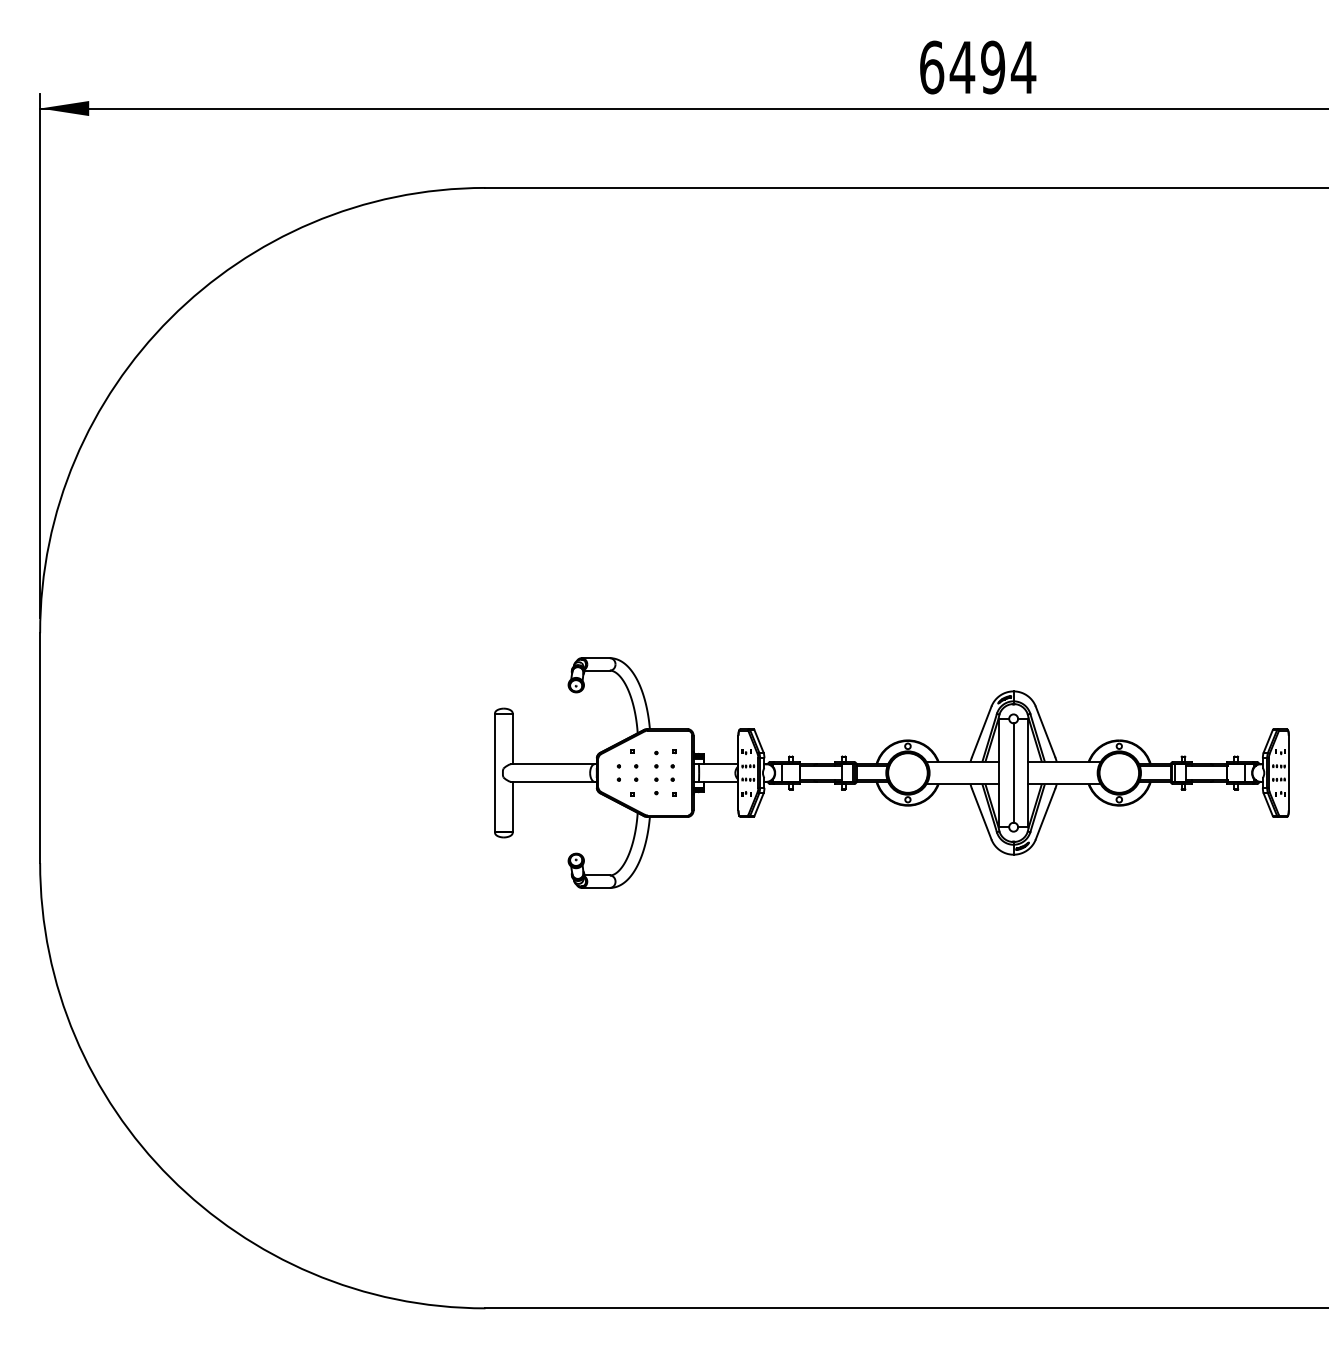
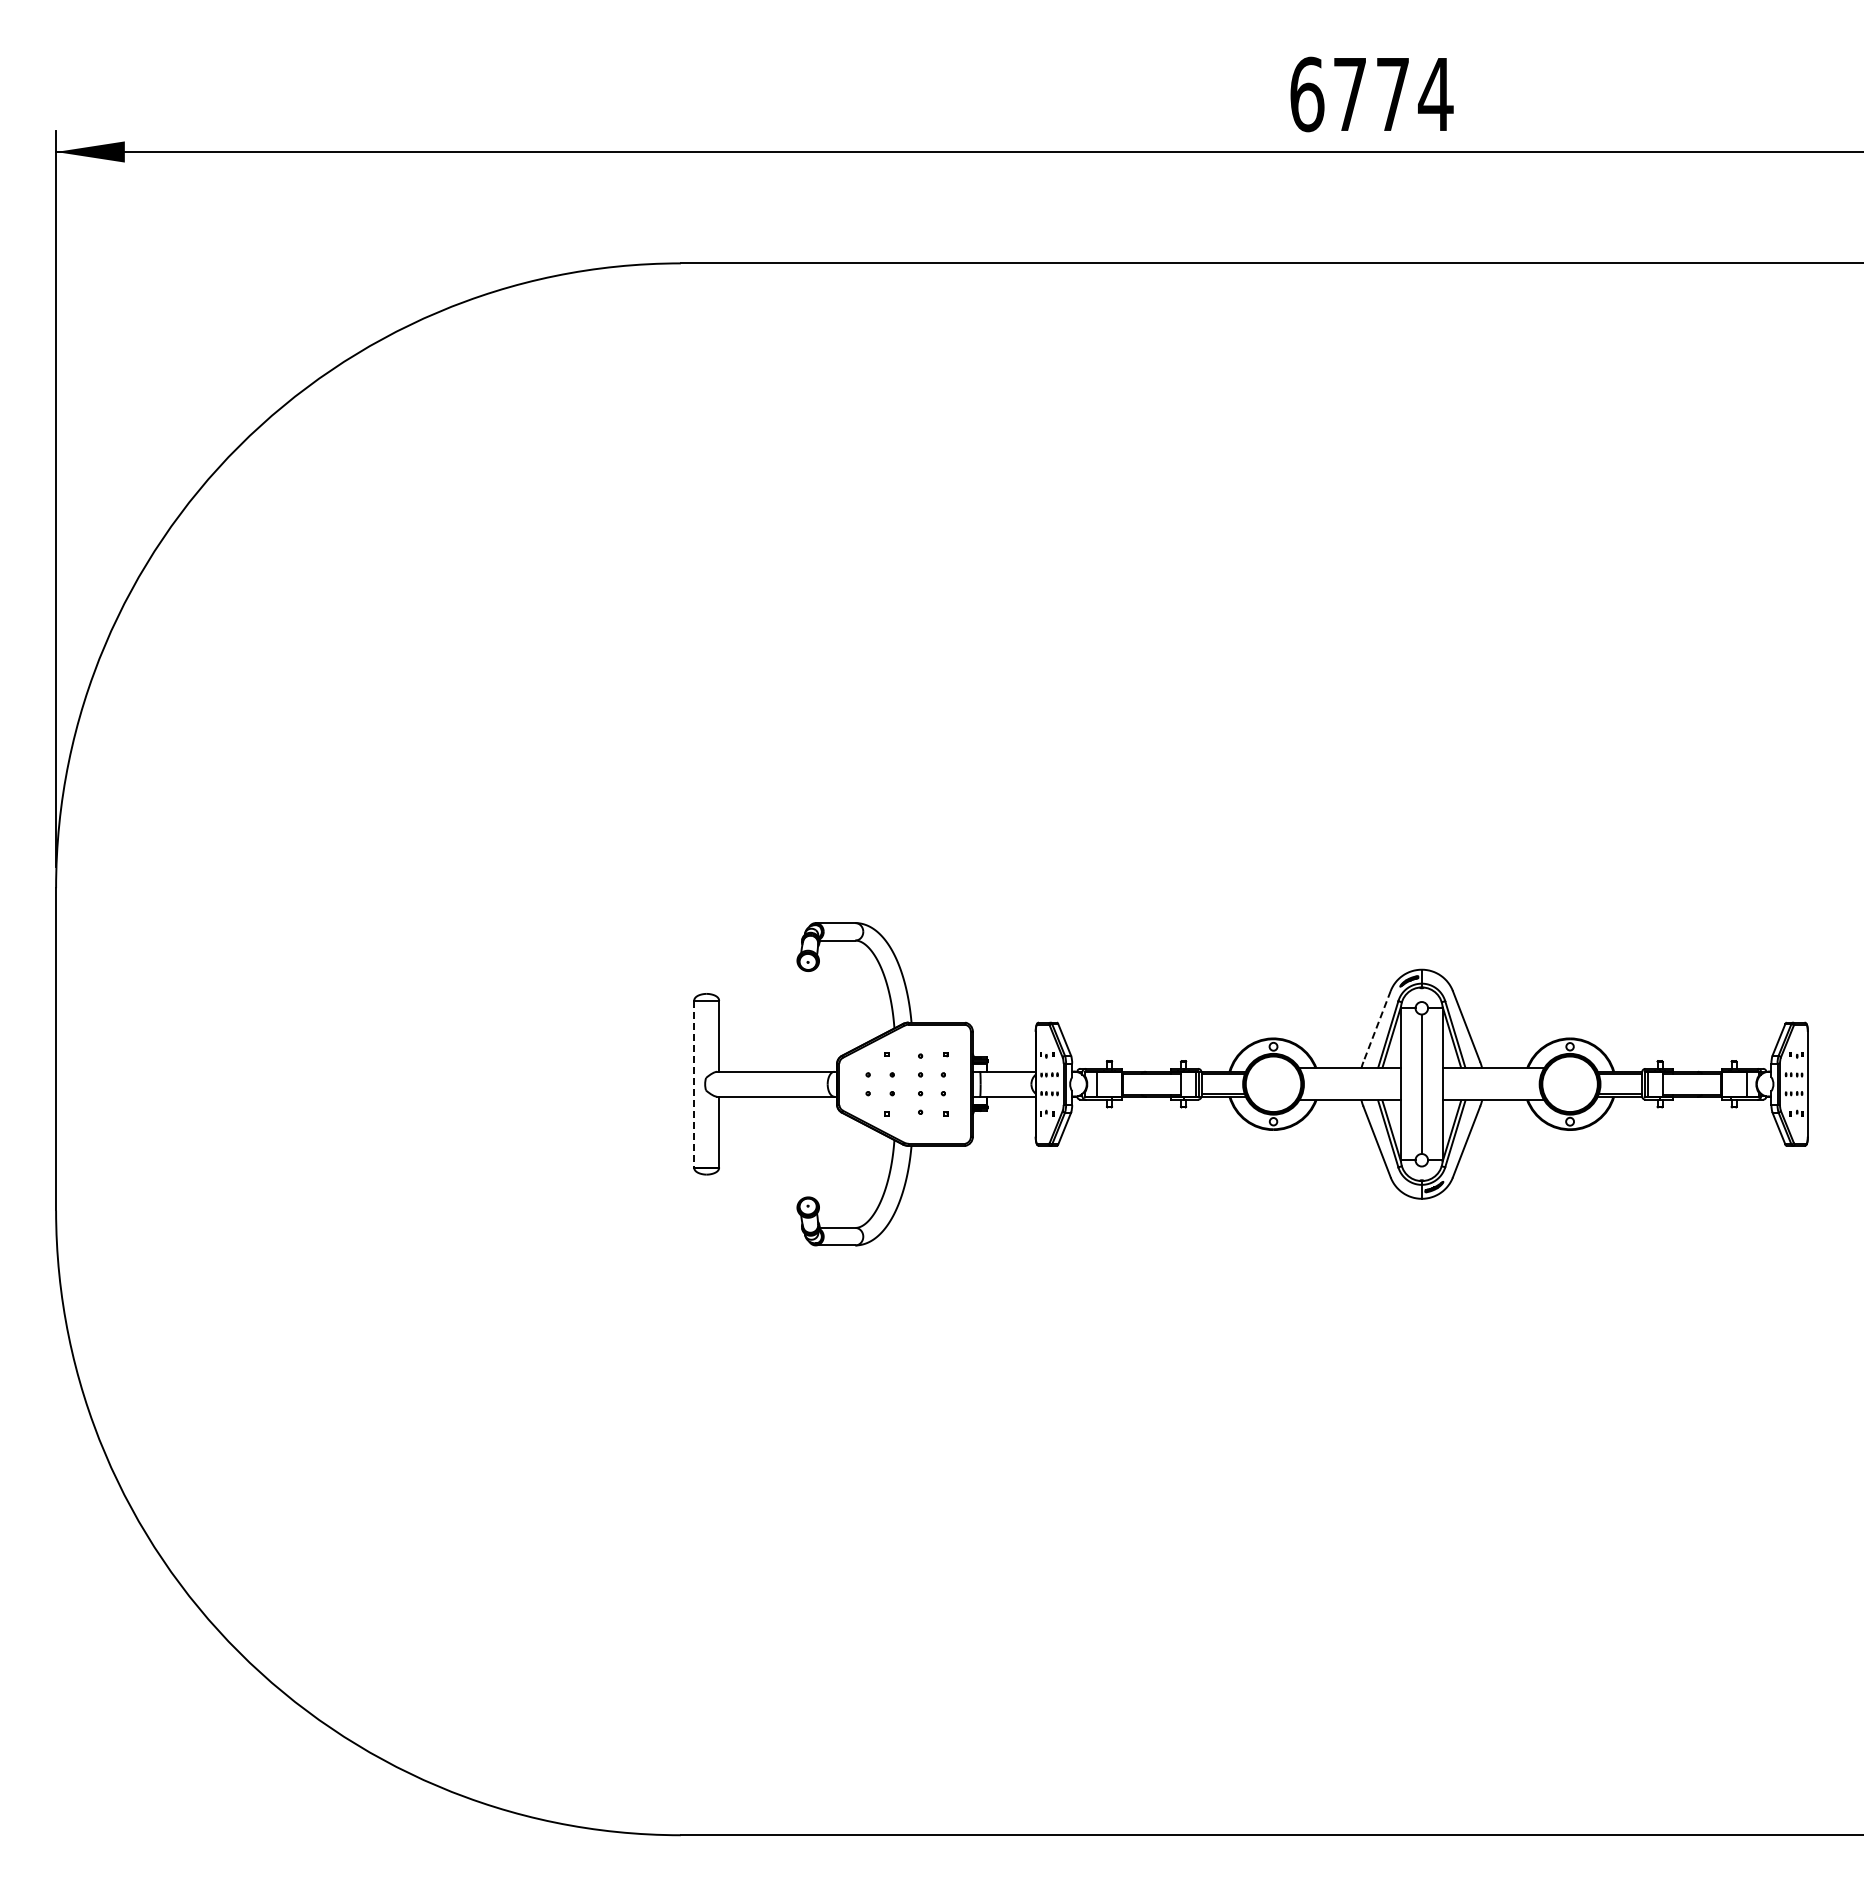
text: (977, 67) -> (1370, 94), 6494 -> 6774
line: (982, 731) -> (1377, 1026), solid -> dashed
line: (495, 773) -> (694, 1084), solid -> dashed

